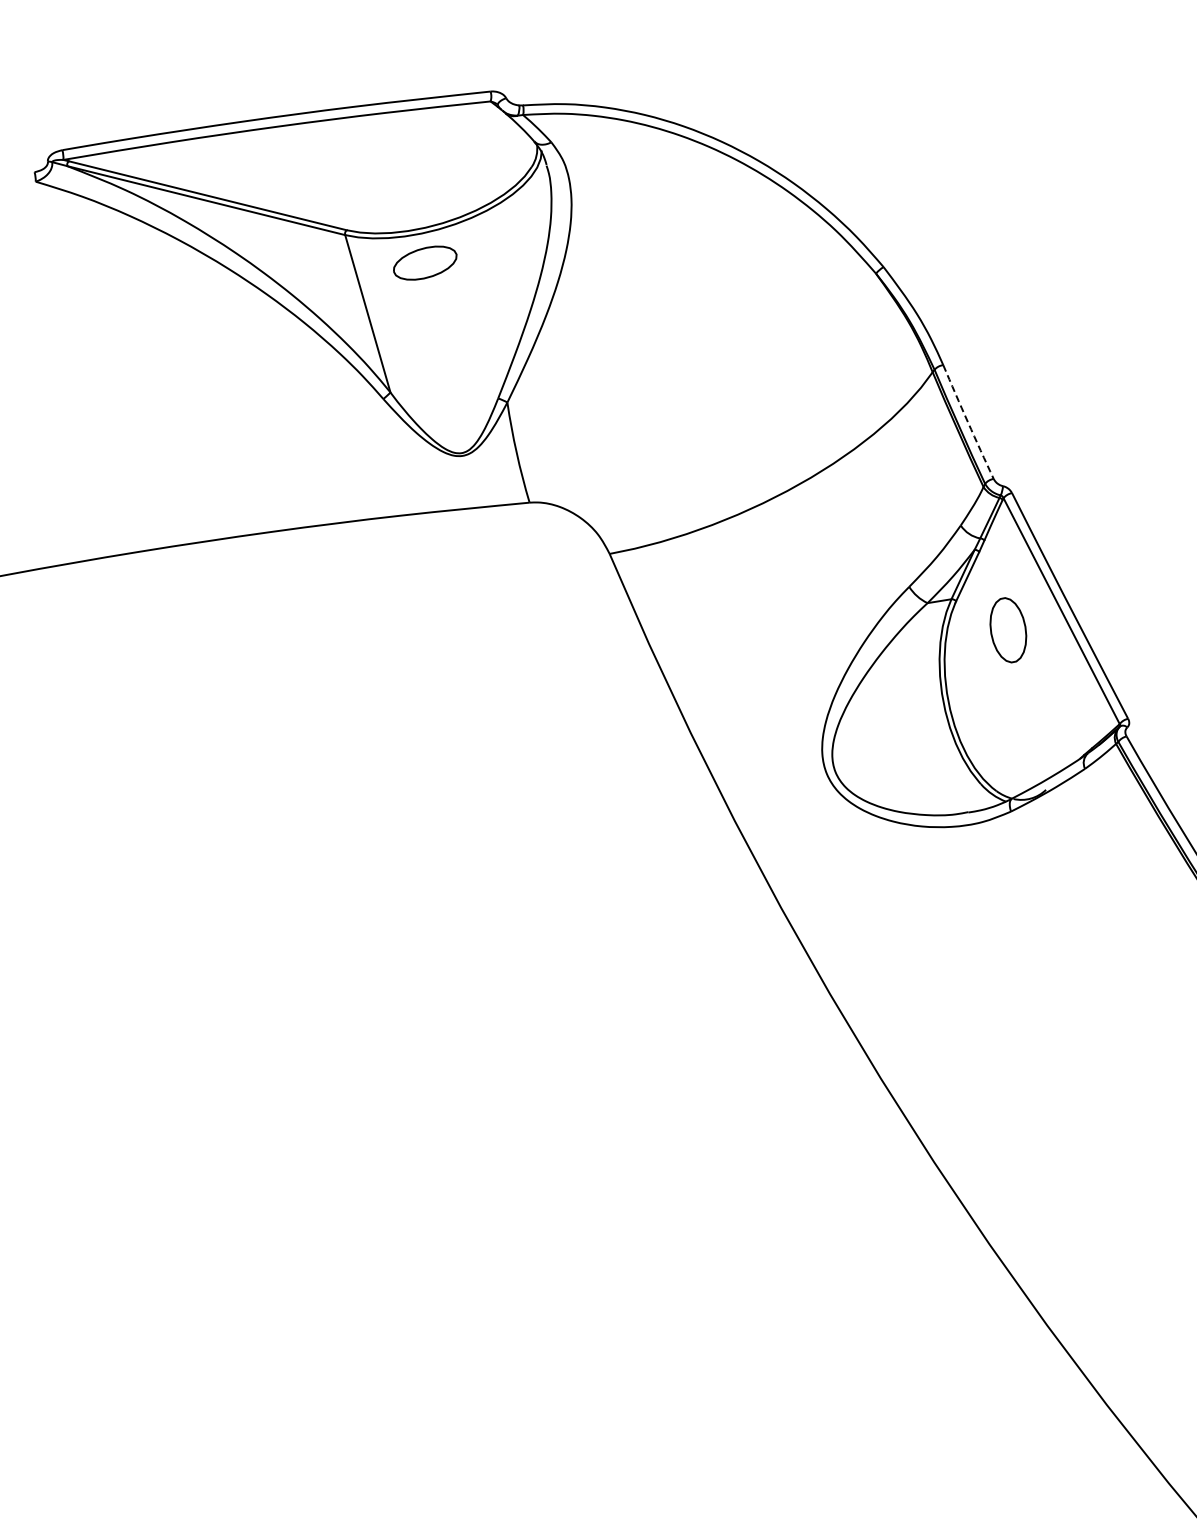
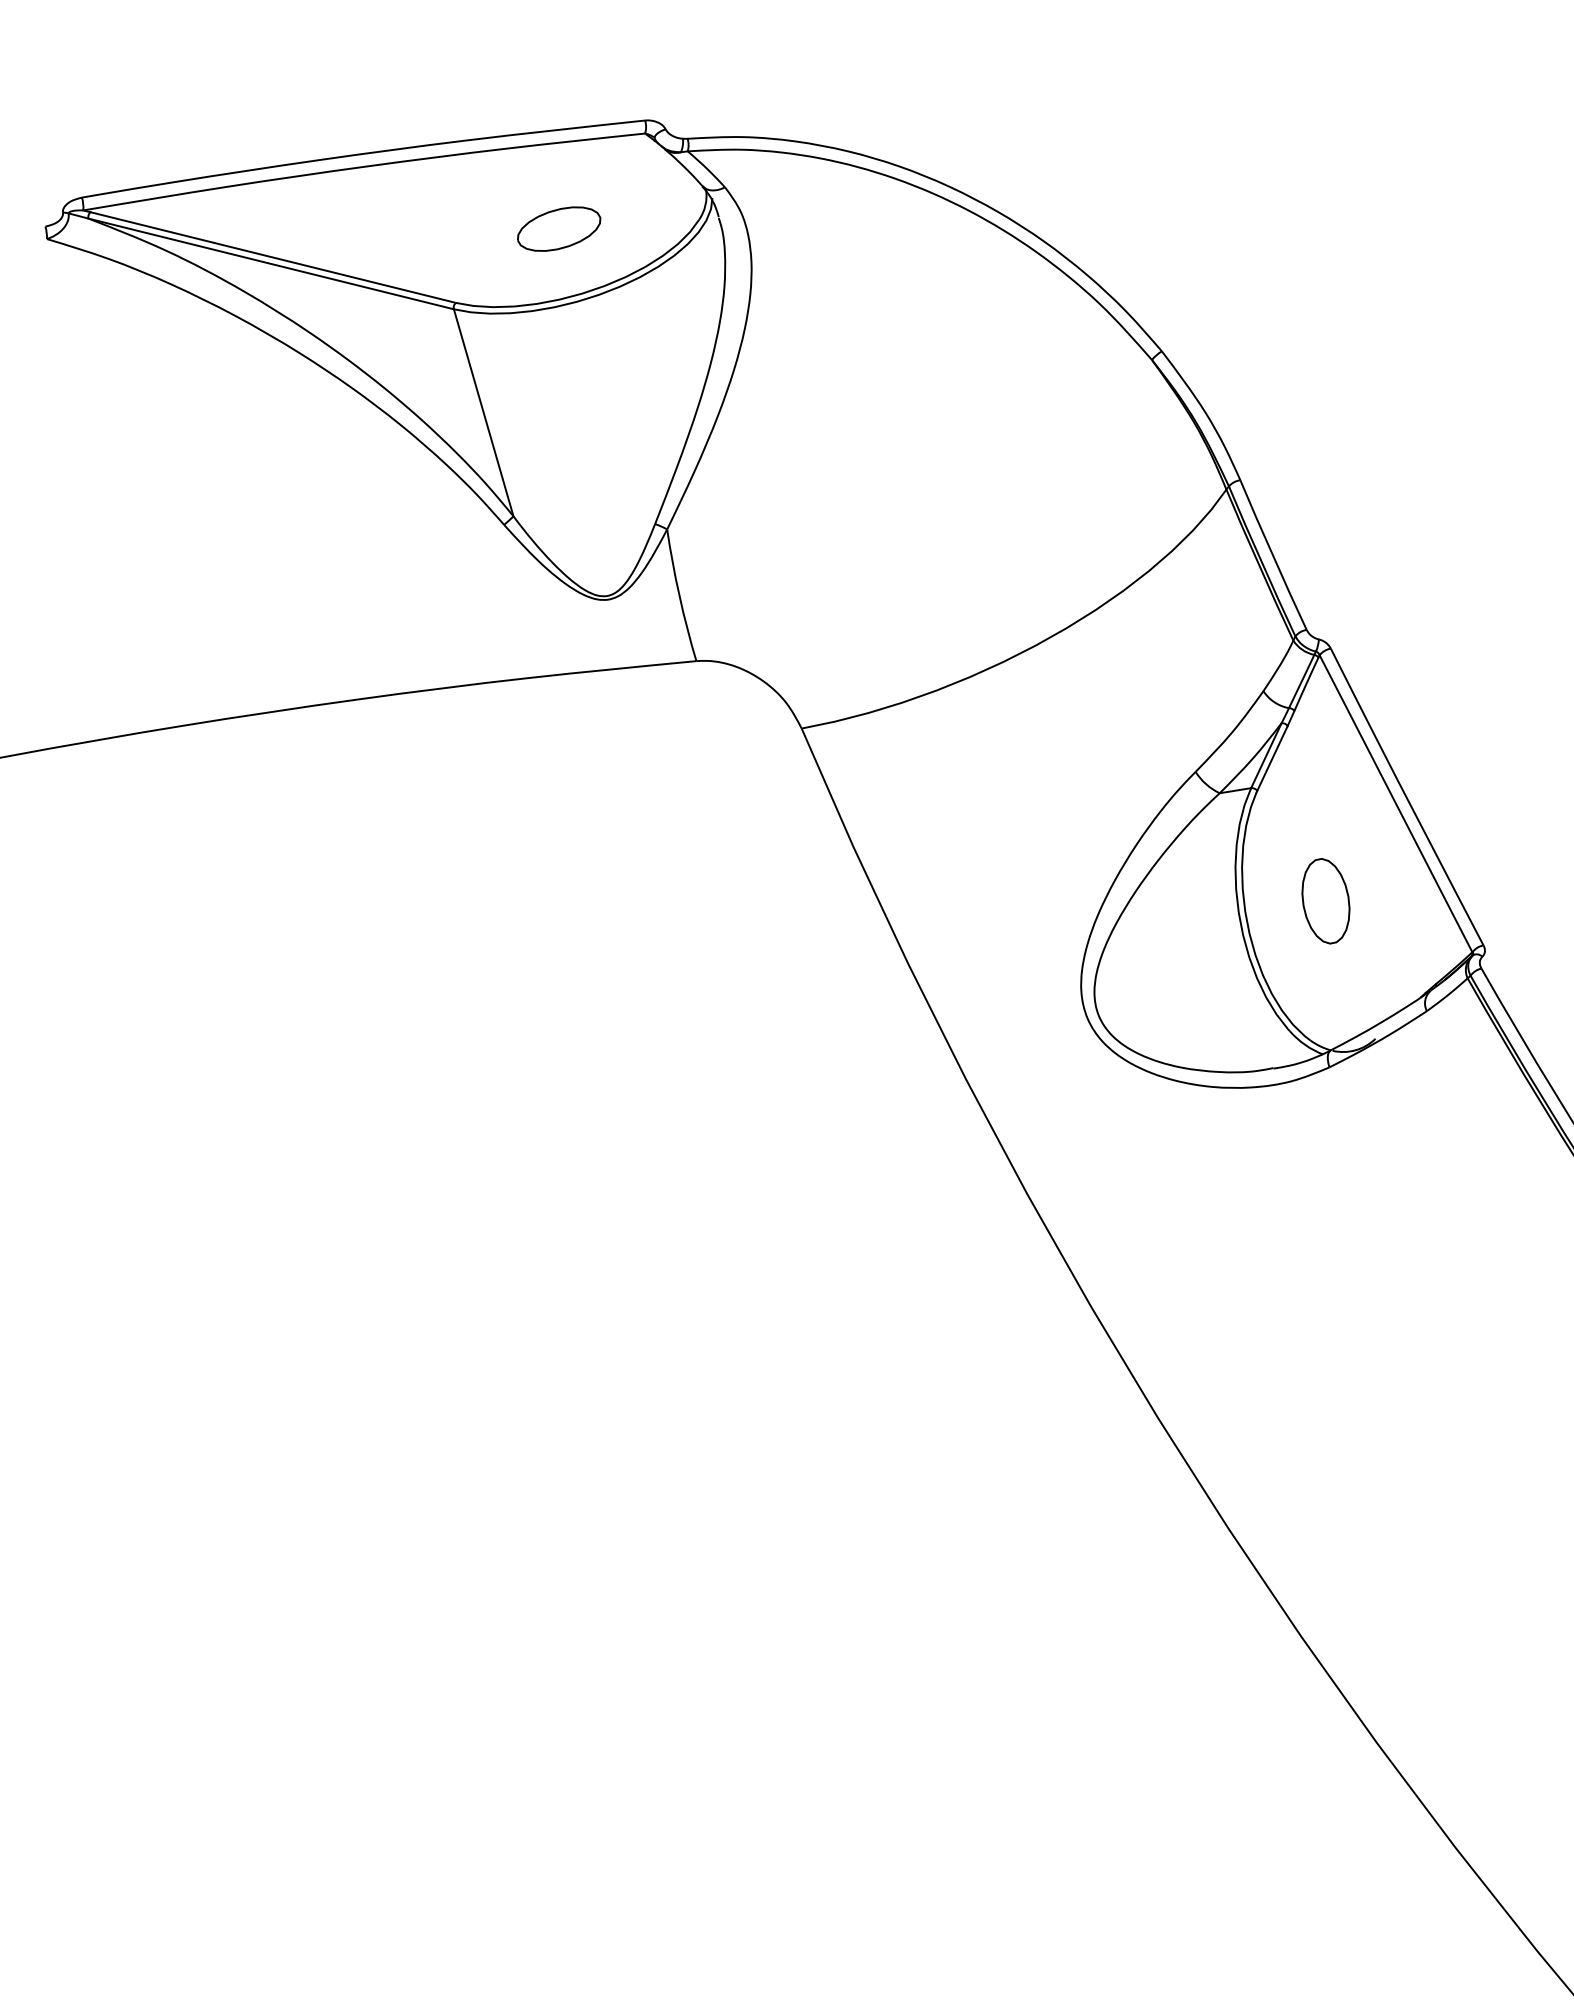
part: (425, 262) -> (559, 228), moved
arc: (967, 422) -> (1272, 555), dashed -> solid
part: (1008, 630) -> (1326, 901), moved

